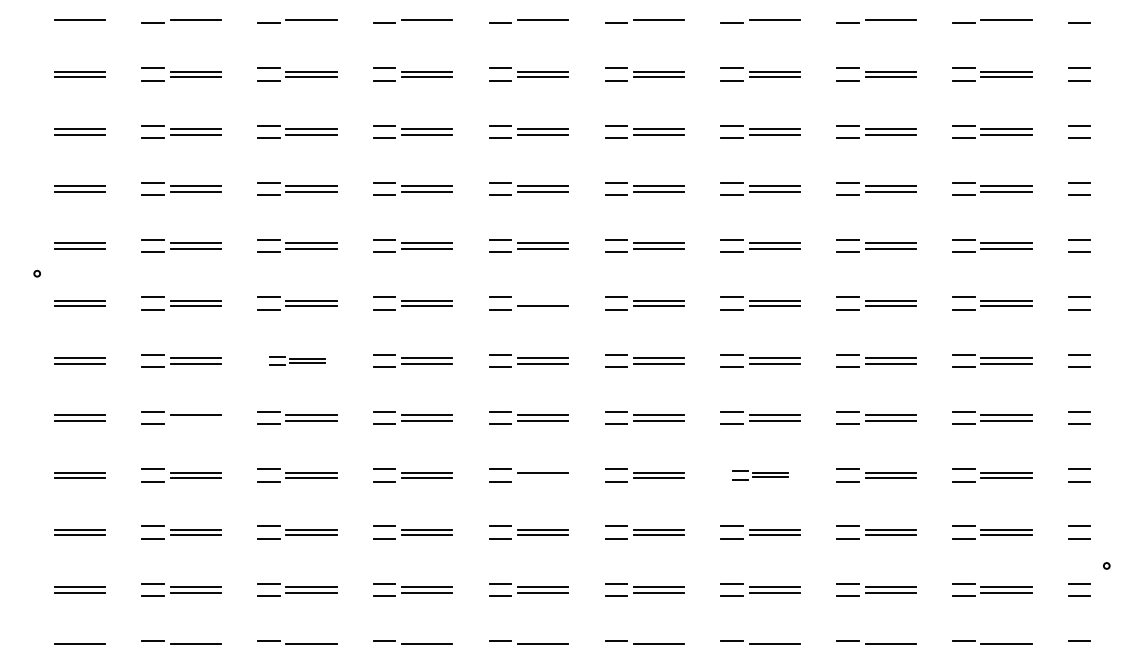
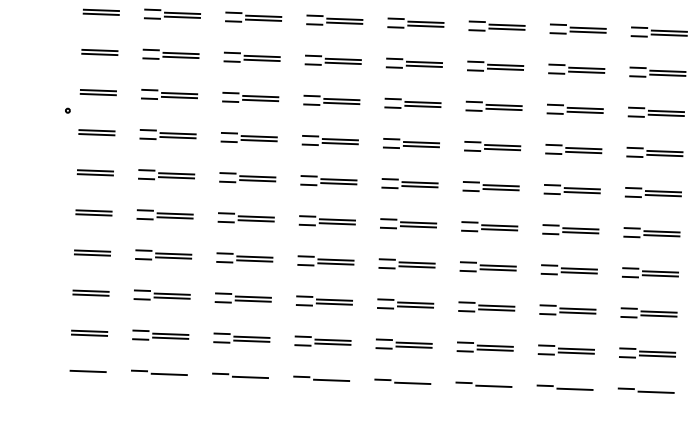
line: (543, 300) -> (421, 142), added
part: (297, 360) -> (247, 178), size x1.43
line: (195, 420) -> (174, 217), added
part: (760, 475) -> (569, 270), size x1.43
line: (543, 478) -> (417, 267), added

